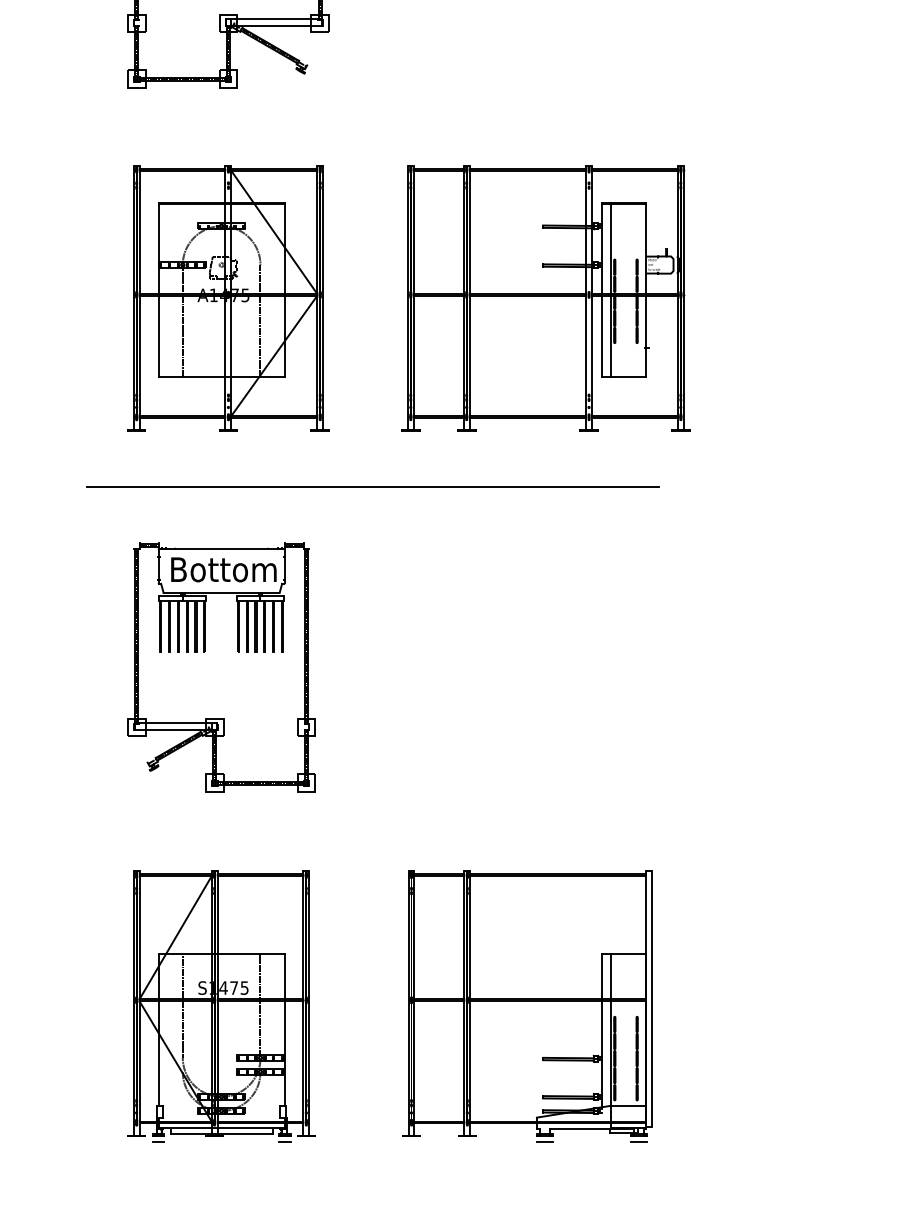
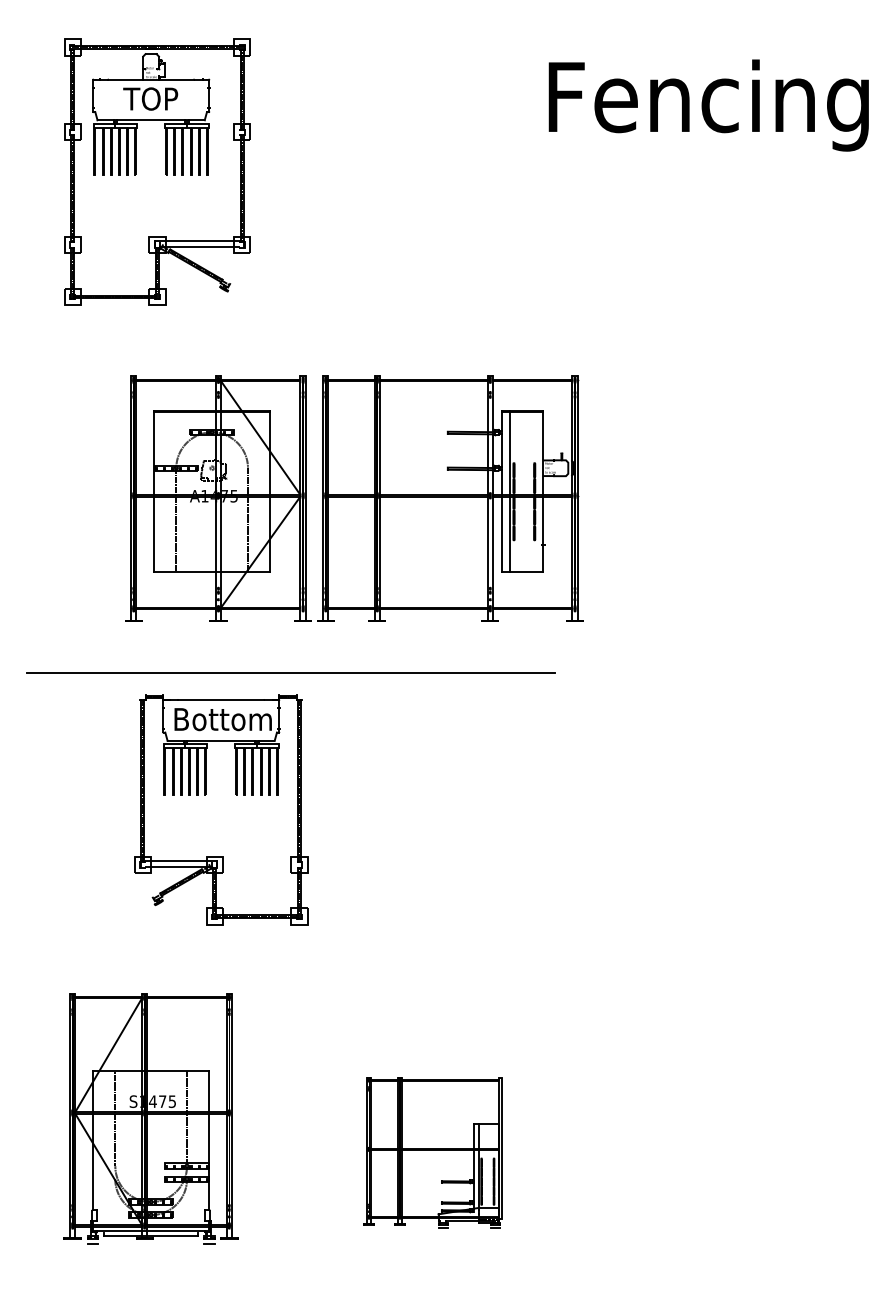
part: (228, 297) -> (218, 498), moved
part: (222, 667) -> (221, 809), moved
part: (220, 1006) -> (150, 1118), moved
part: (526, 1006) -> (432, 1152), size x0.6

